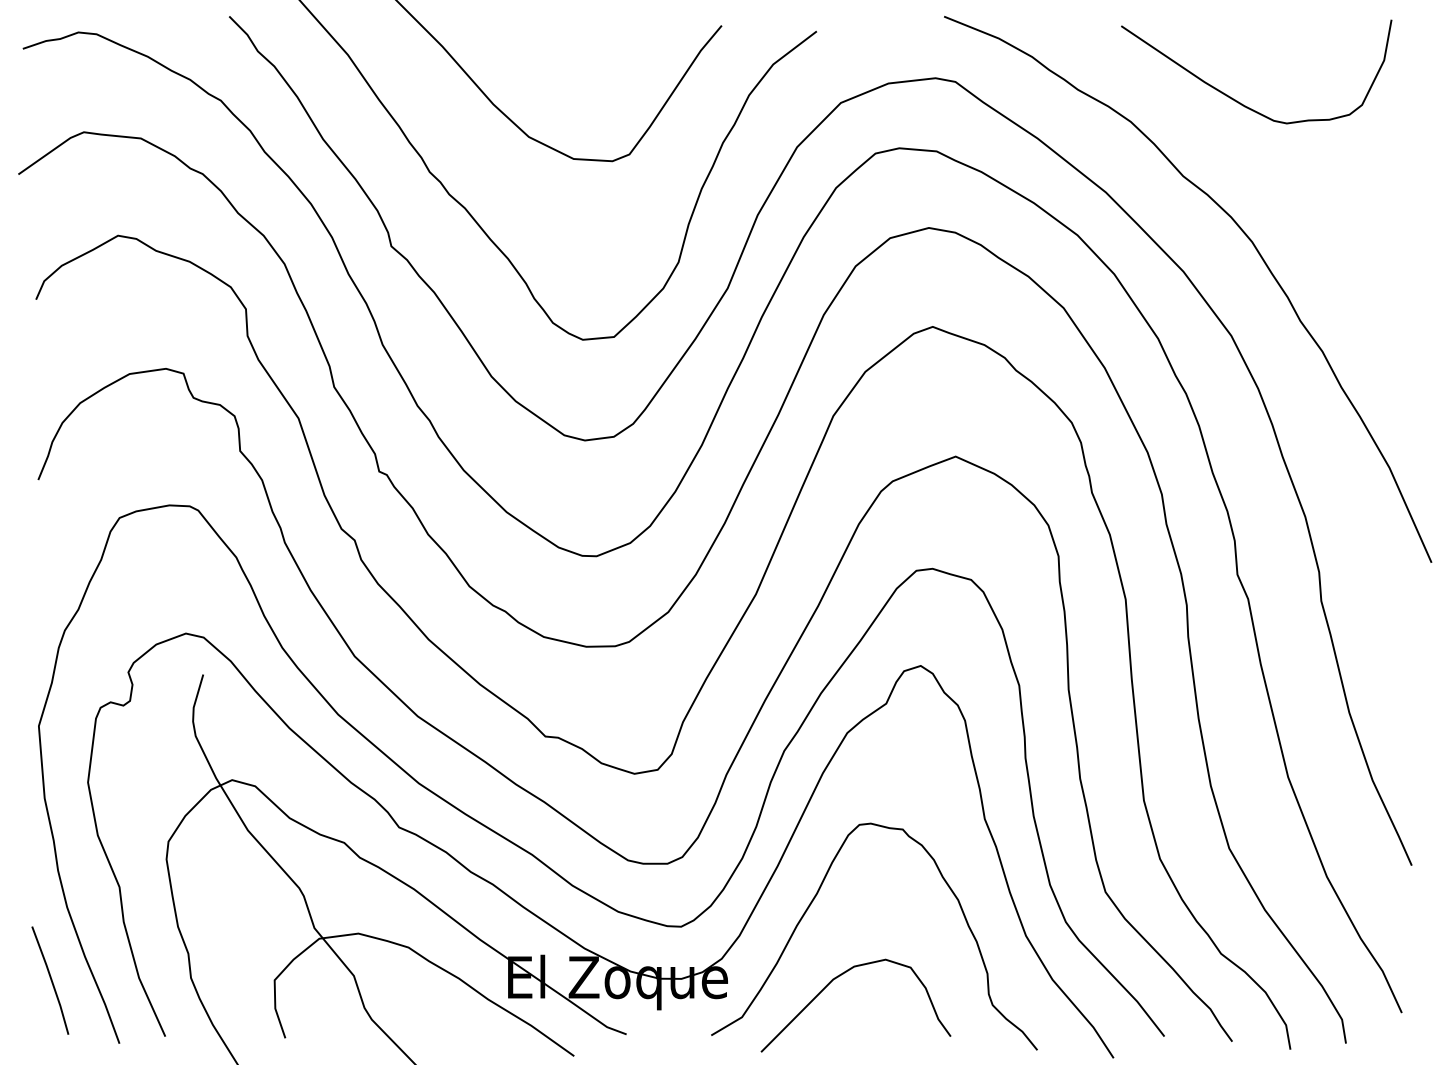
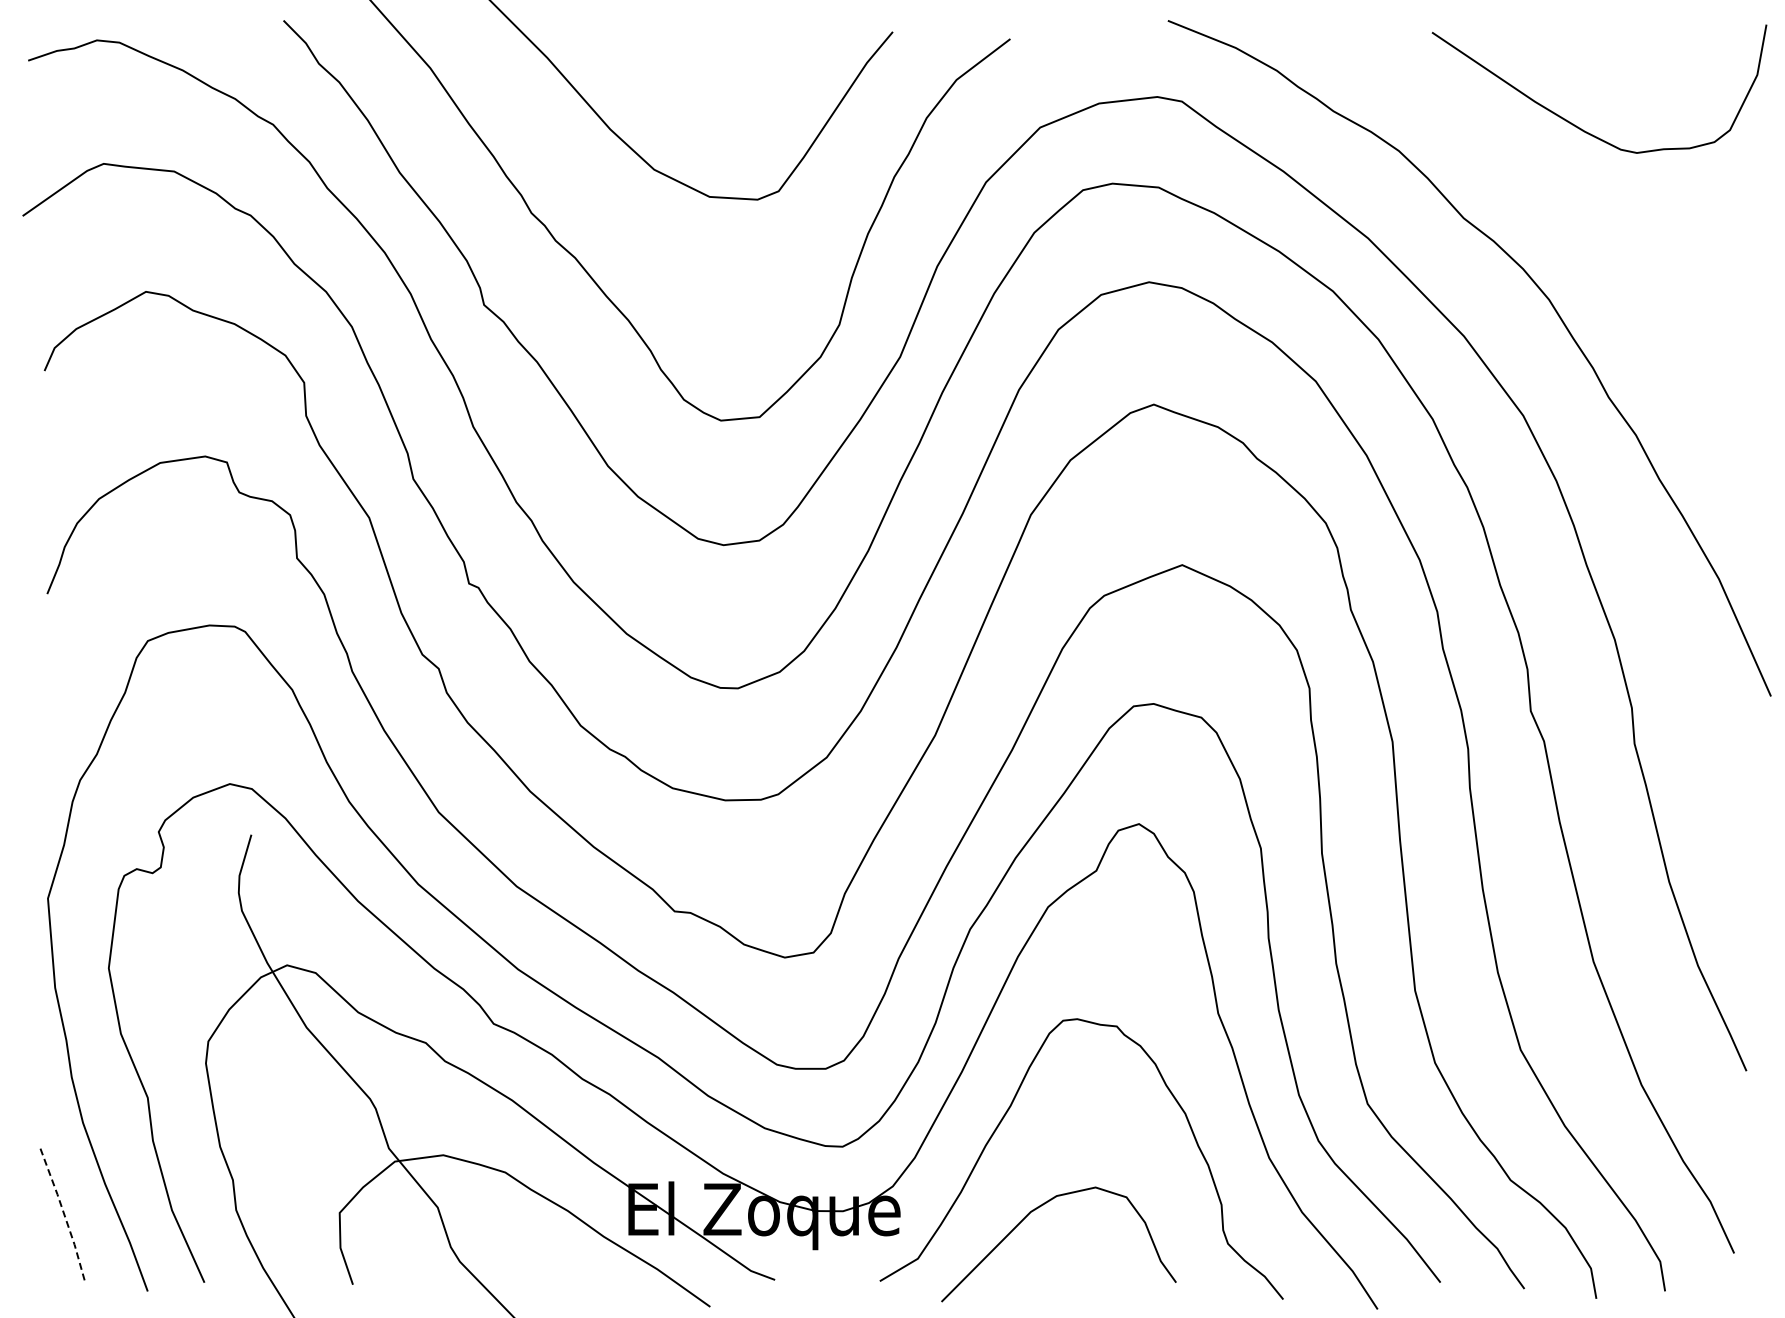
curve: (1239, 102) -> (1578, 126), moved
line: (51, 979) -> (63, 1212), solid -> dashed

